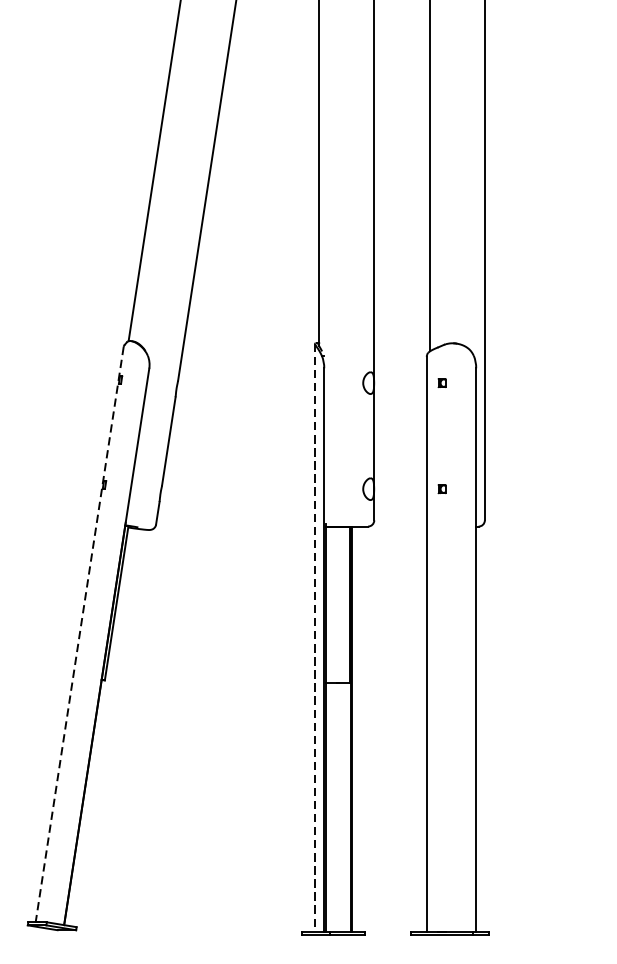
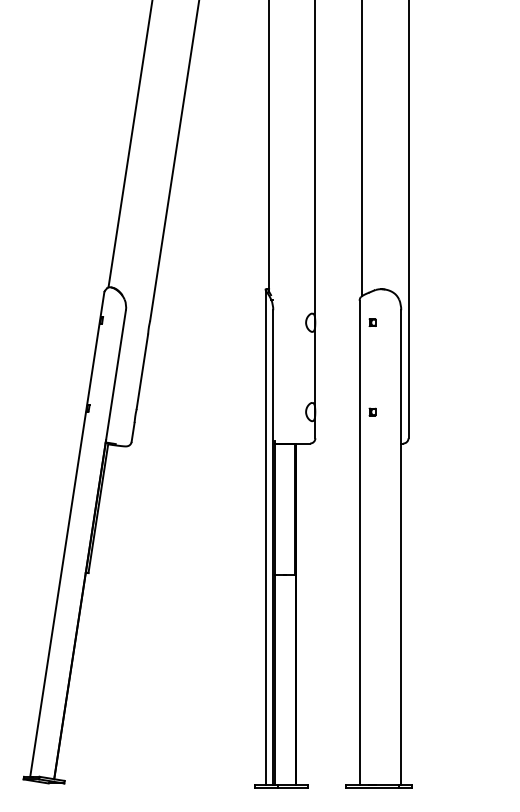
line: (79, 635) -> (67, 535), dashed -> solid
line: (315, 638) -> (265, 537), dashed -> solid

